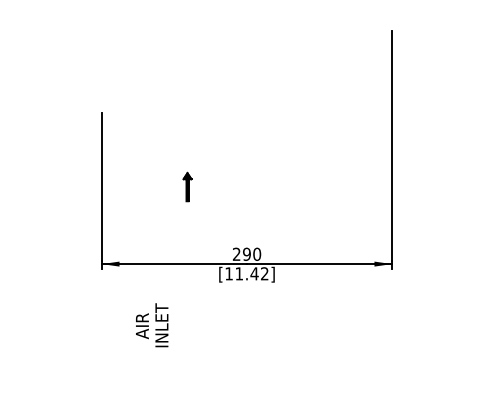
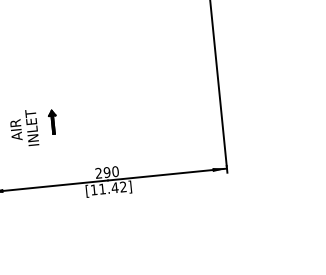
text: (152, 325) -> (24, 128), moved

